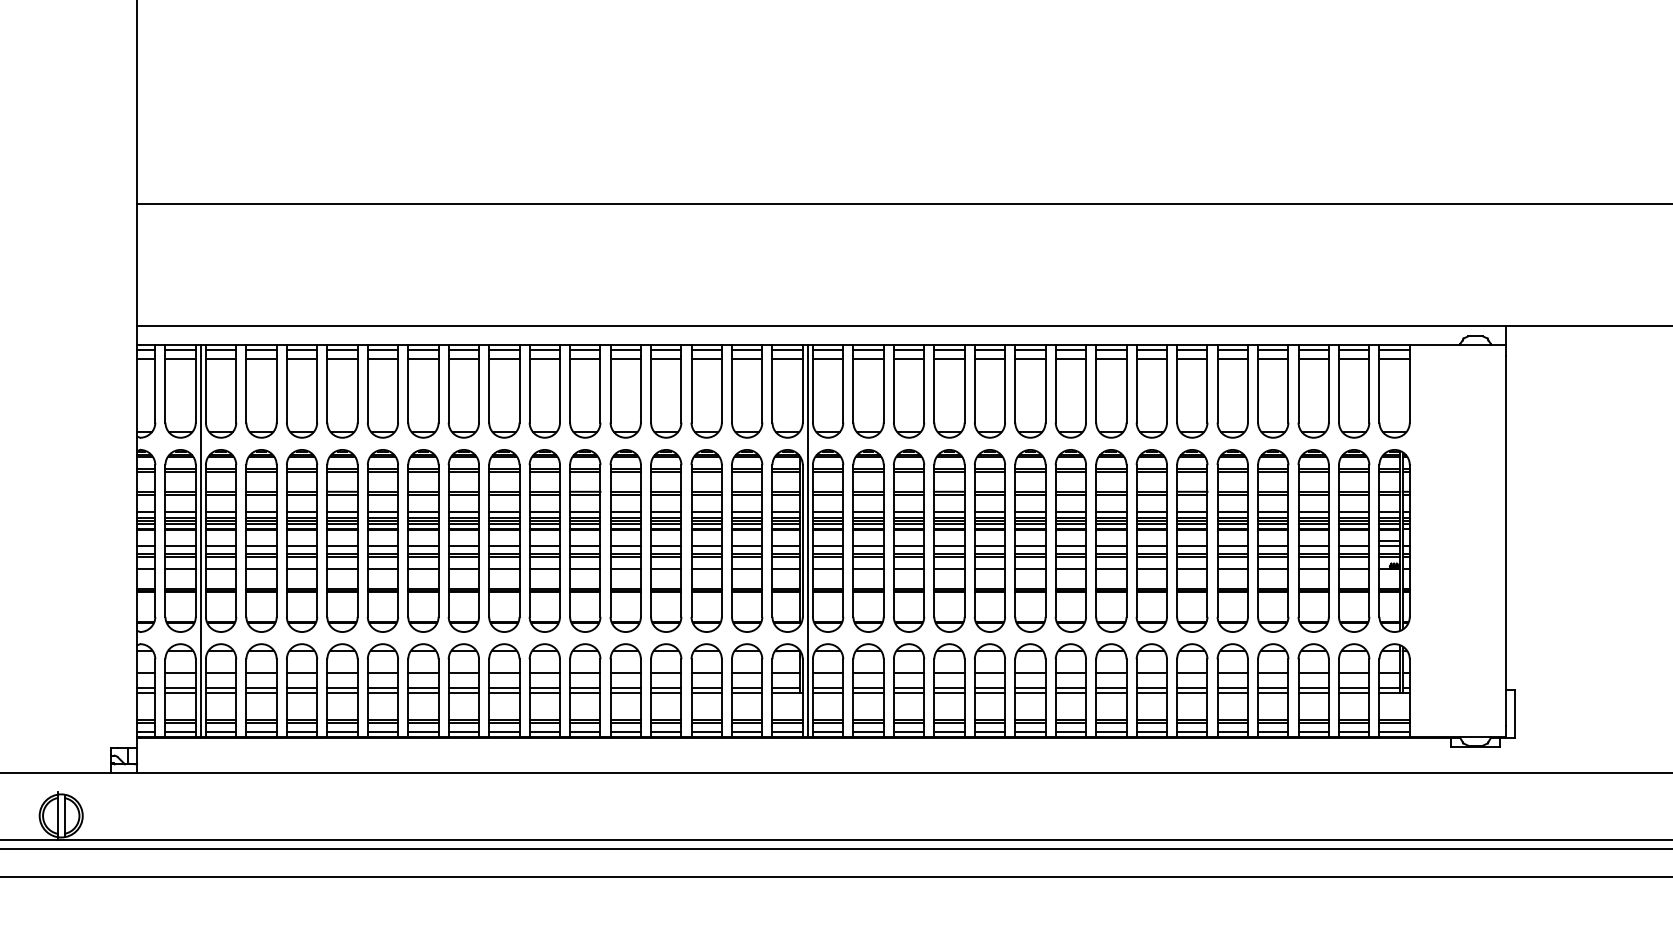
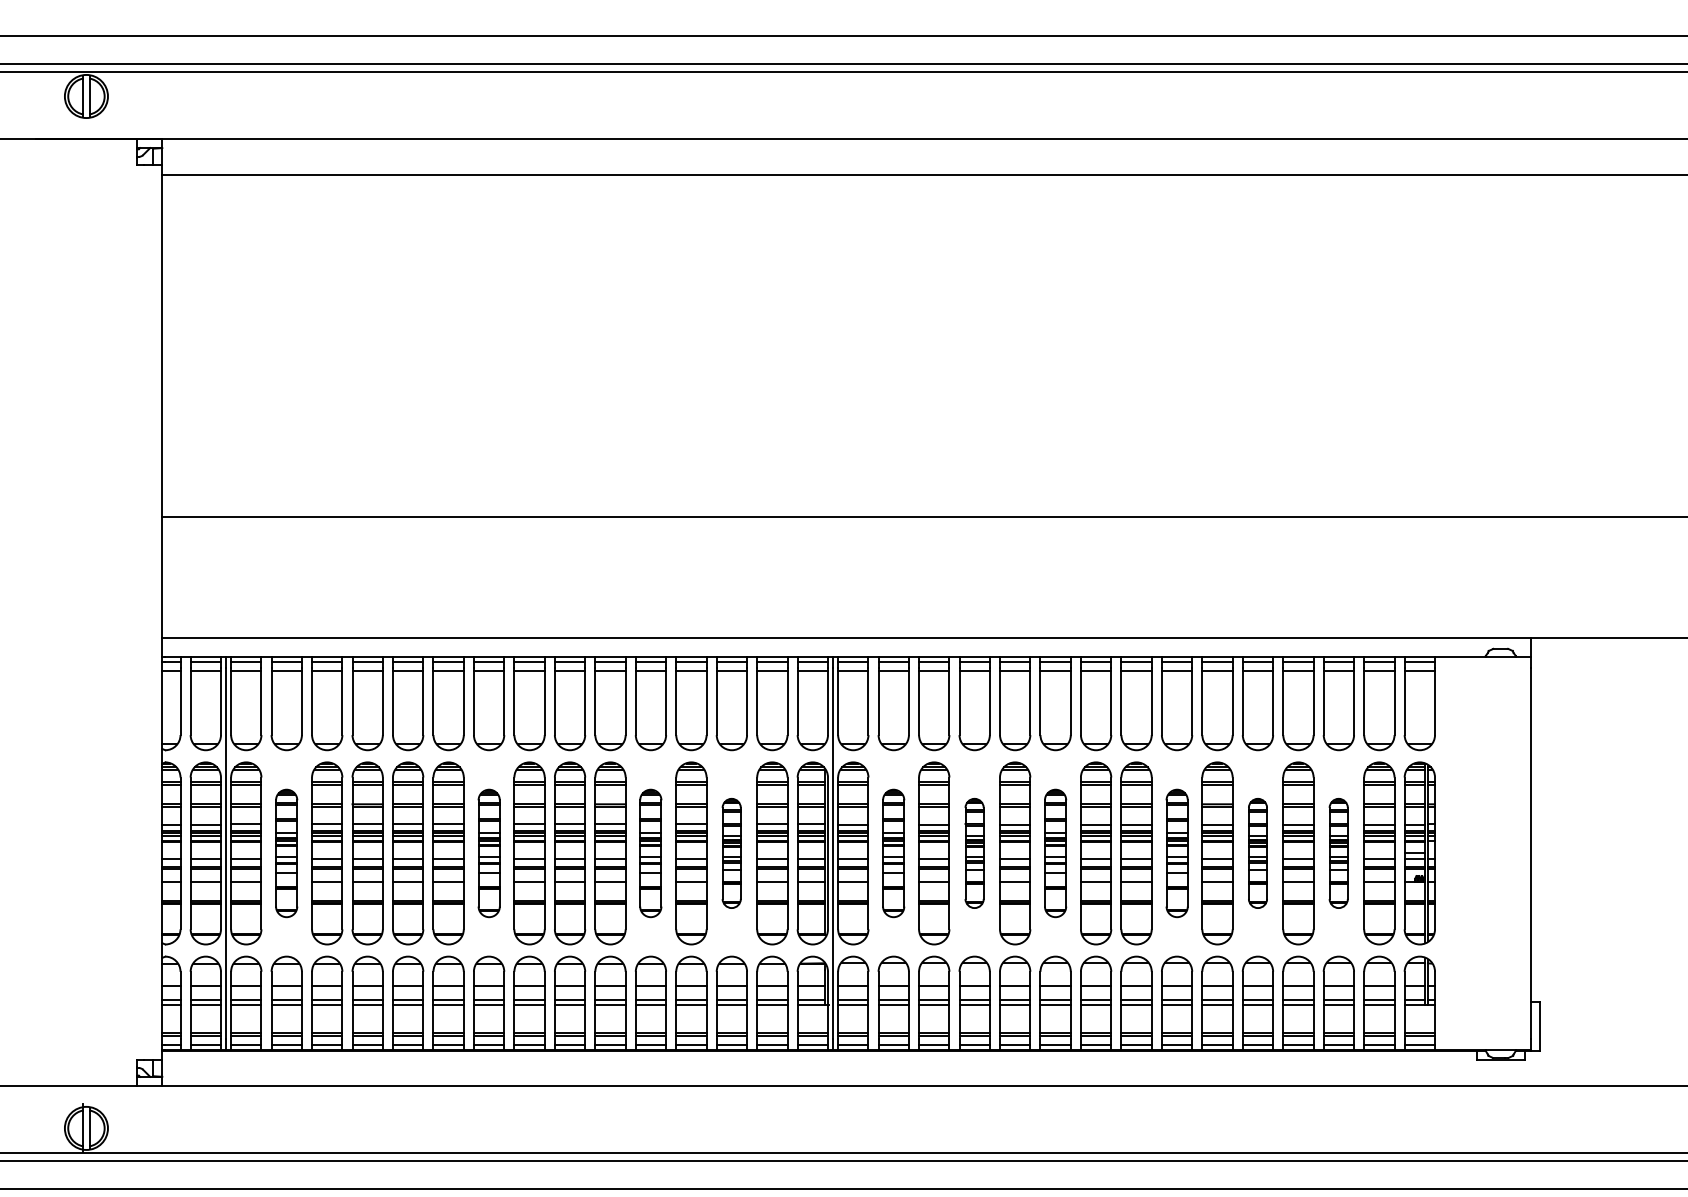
part: (261, 541) -> (286, 853), size x0.7
part: (464, 541) -> (489, 853), size x0.7
part: (625, 541) -> (650, 853), size x0.7
part: (706, 541) -> (731, 853), size x0.6
part: (868, 541) -> (893, 853), size x0.7
part: (949, 541) -> (974, 853), size x0.6
part: (1030, 541) -> (1055, 853), size x0.7
part: (1152, 541) -> (1177, 853), size x0.7
part: (1232, 541) -> (1257, 853), size x0.6
part: (1313, 541) -> (1338, 853), size x0.6

